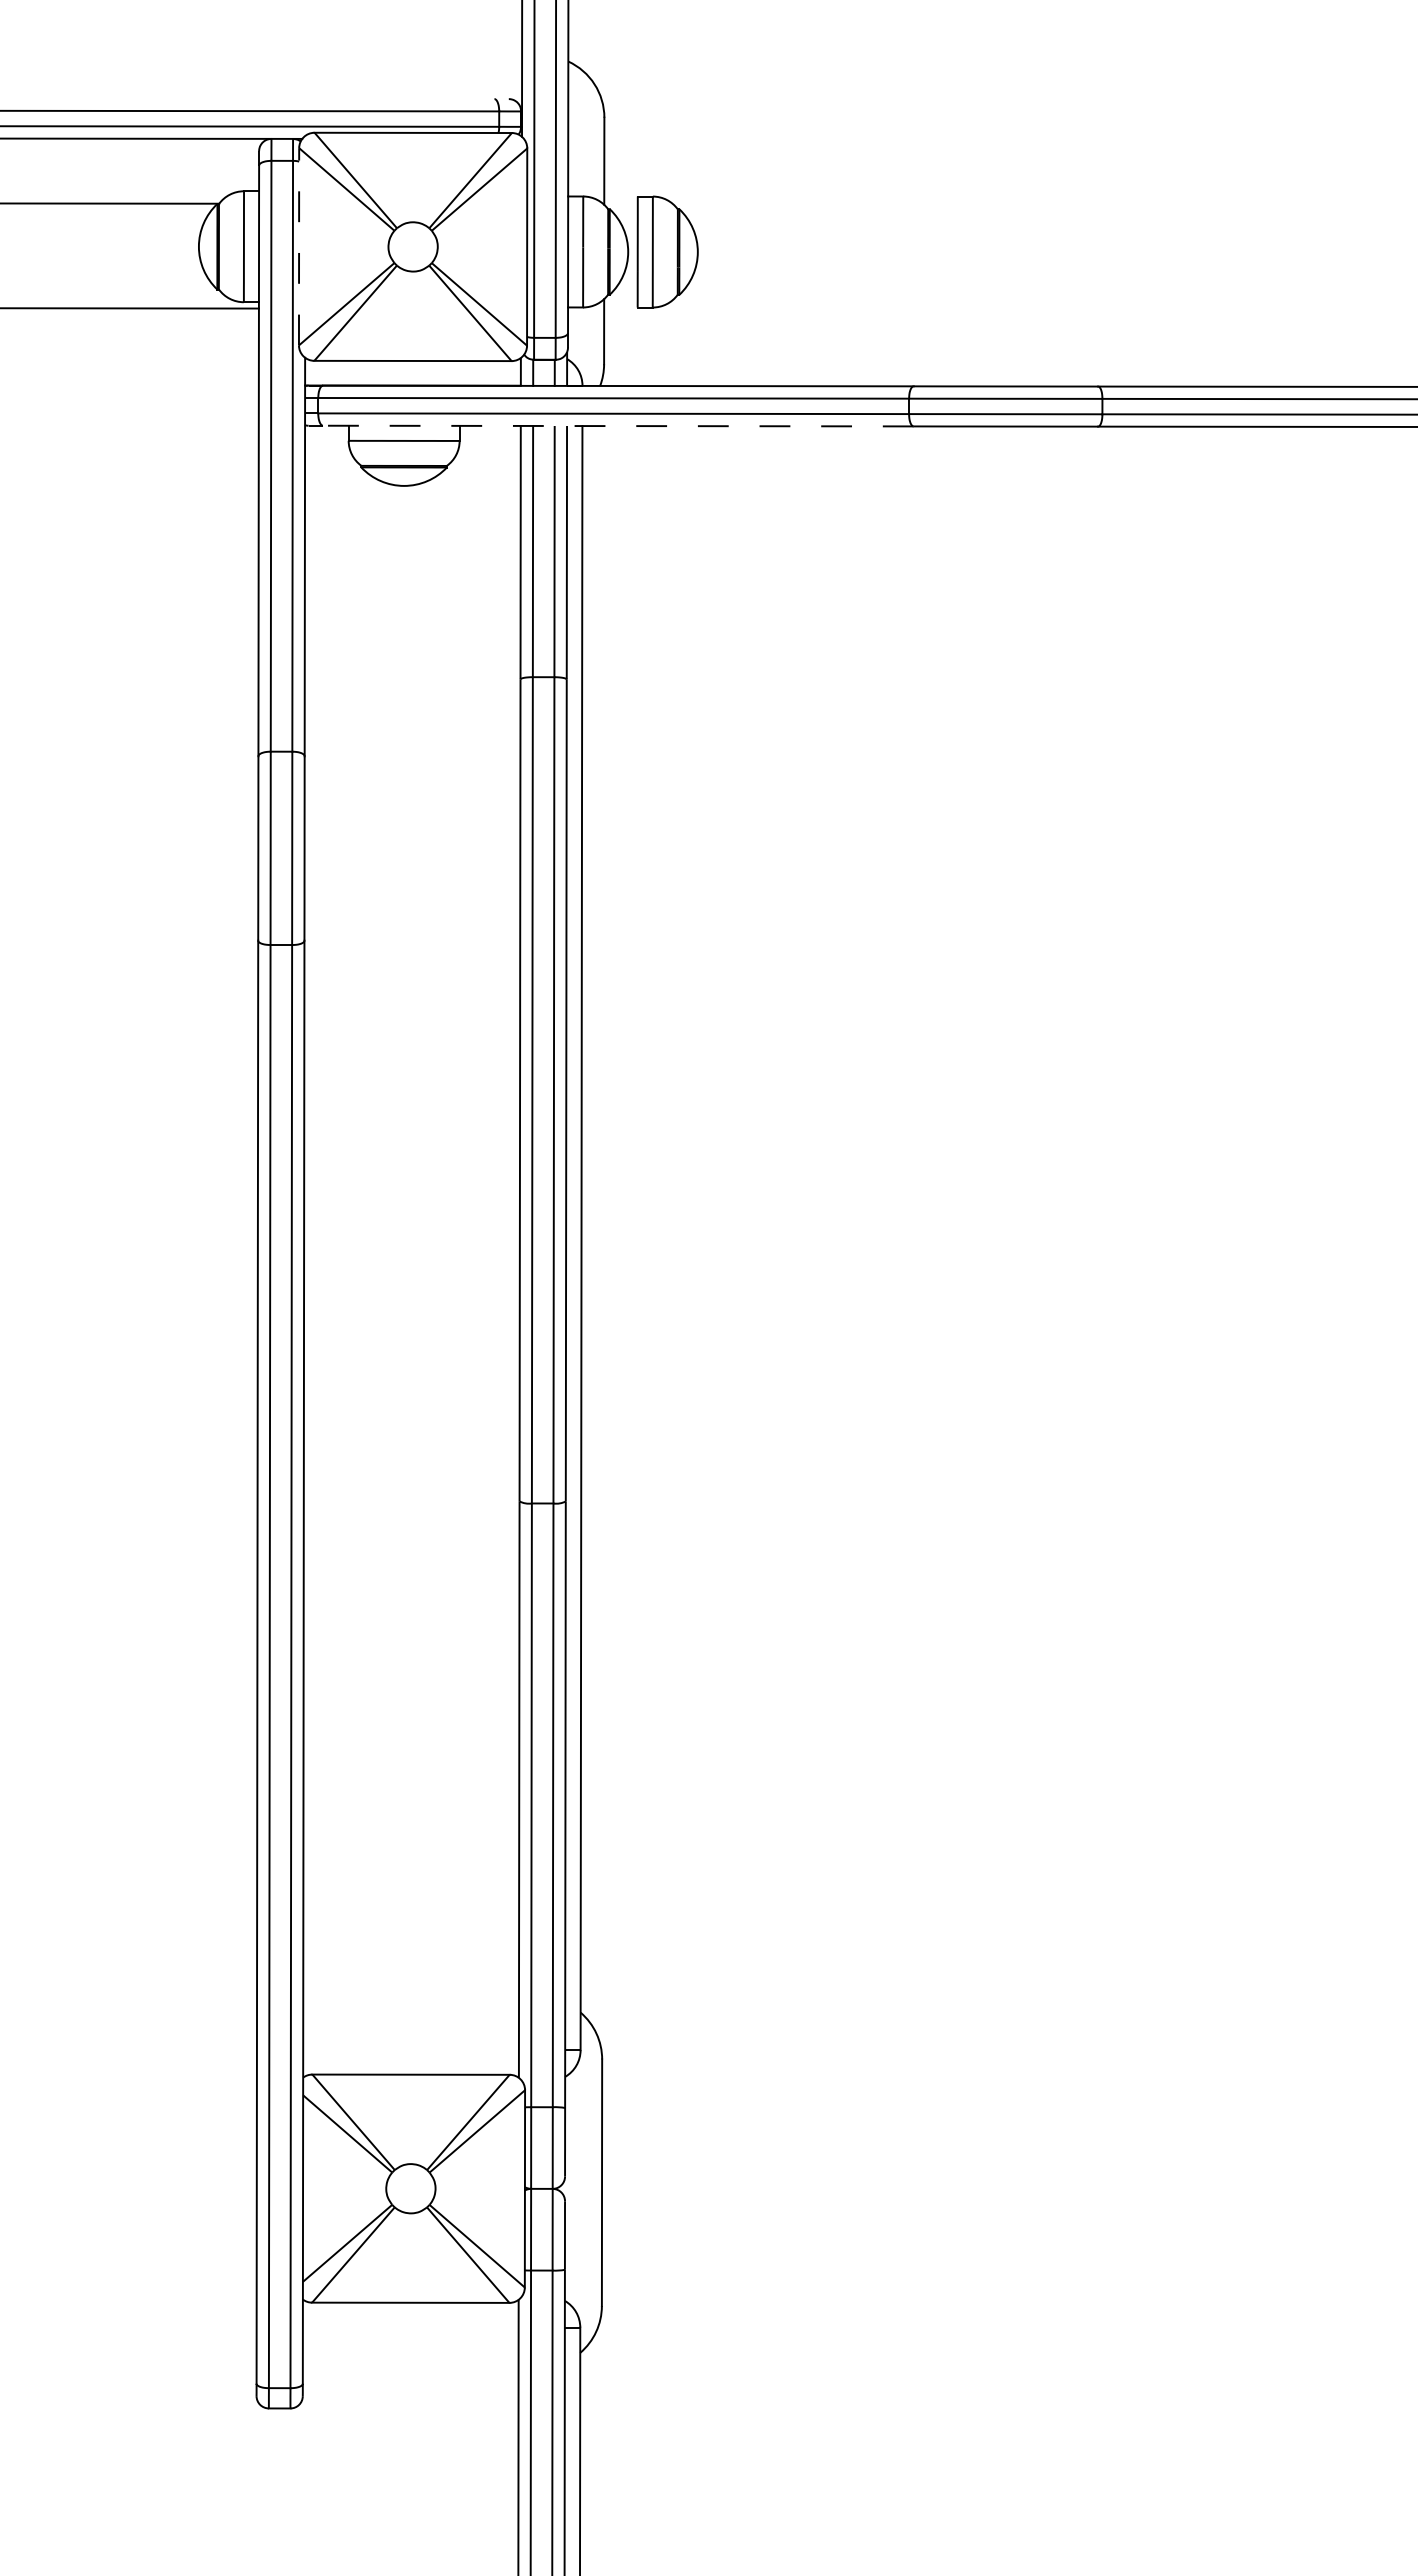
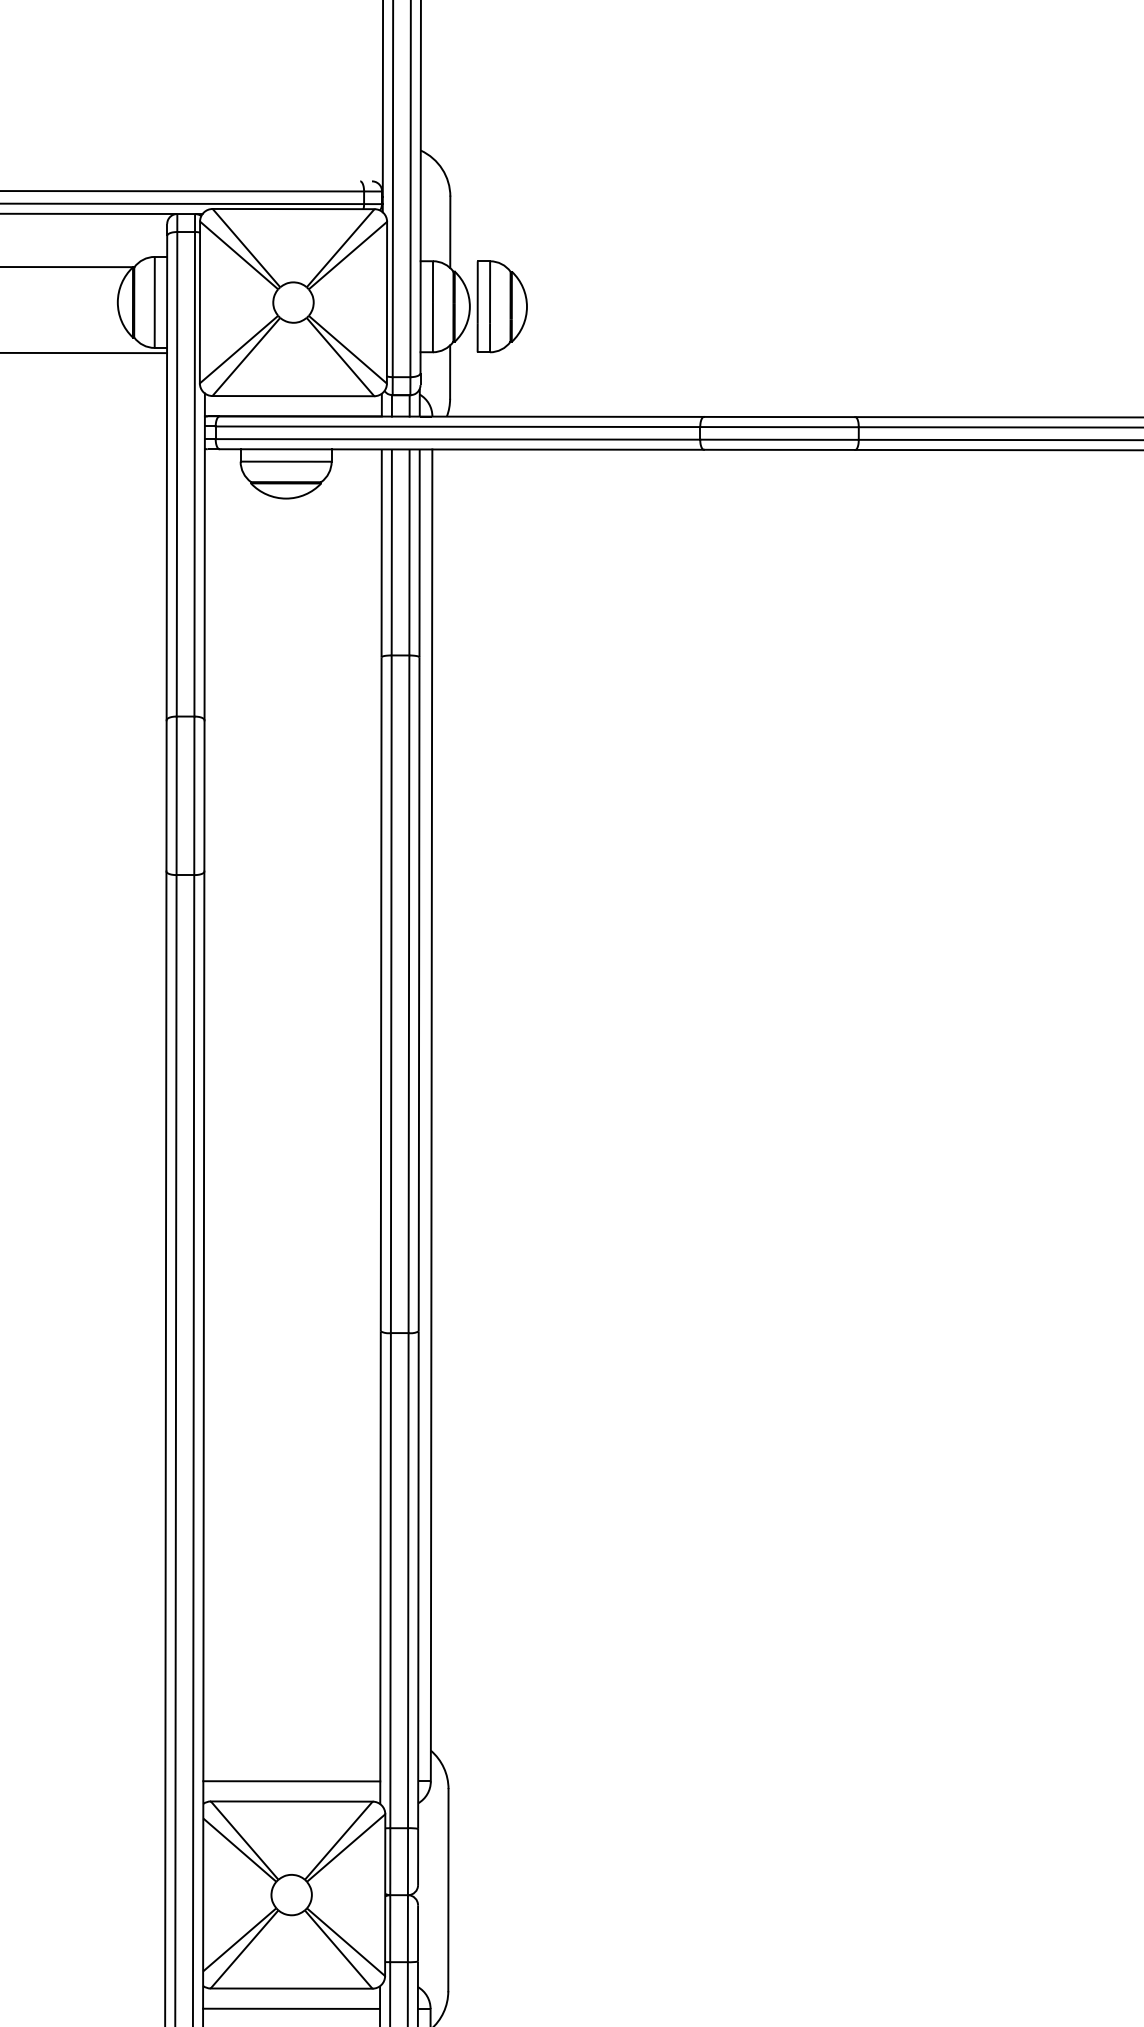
line: (299, 246) -> (200, 302), dashed -> solid
line: (617, 426) -> (461, 449), dashed -> solid
line: (410, 2049) -> (291, 1780), added
line: (410, 2327) -> (291, 2008), added

